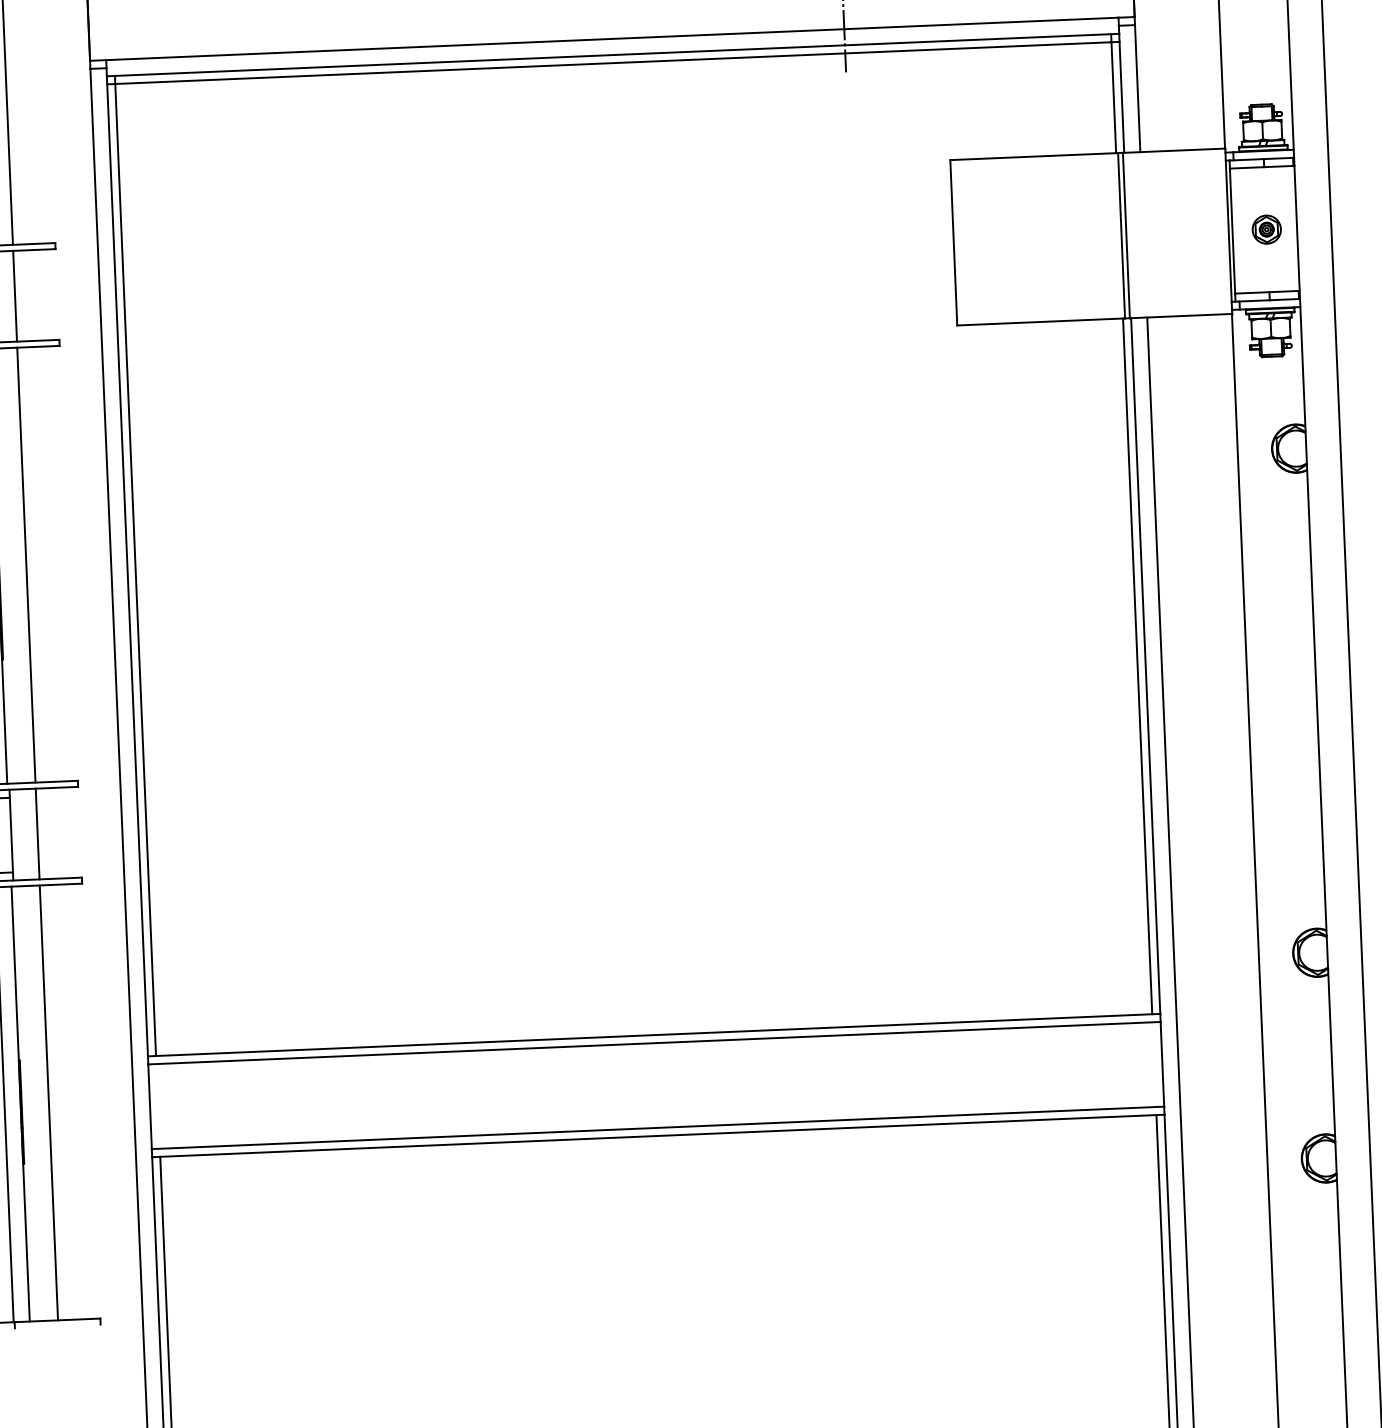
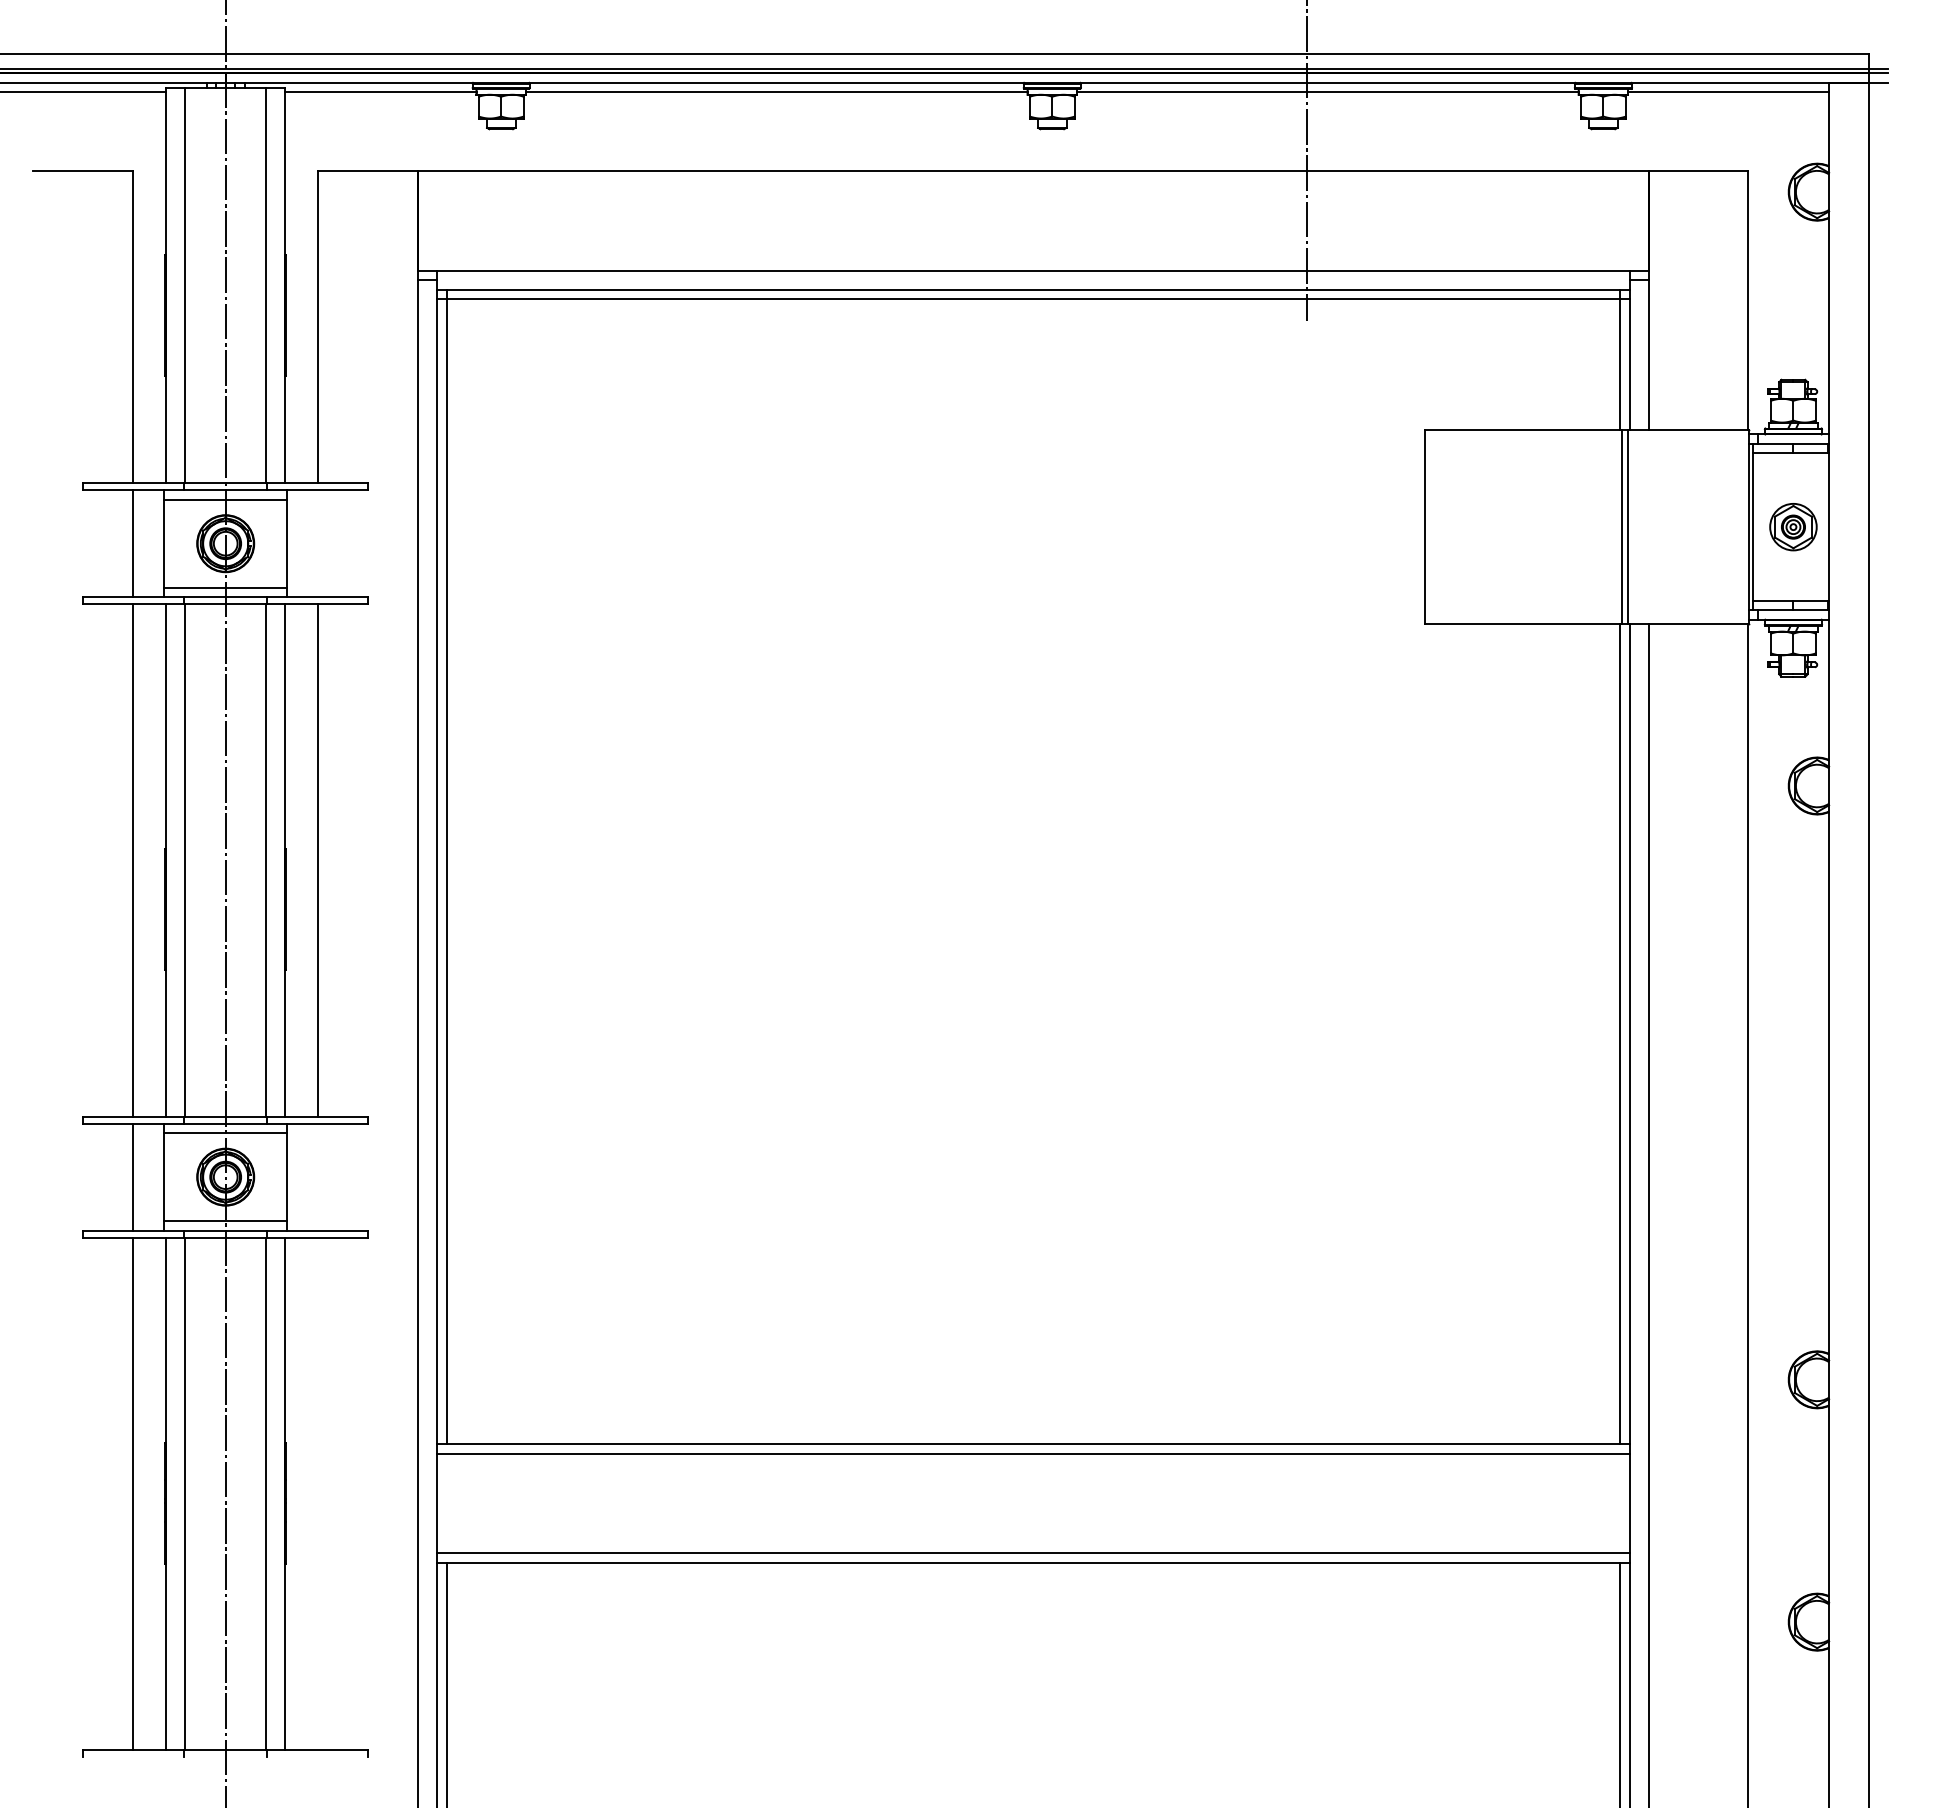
part: (1266, 229) -> (1793, 526), size x1.4
line: (15, 296) -> (318, 543), removed
line: (37, 833) -> (318, 1176), removed
line: (49, 1102) -> (318, 1493), removed

